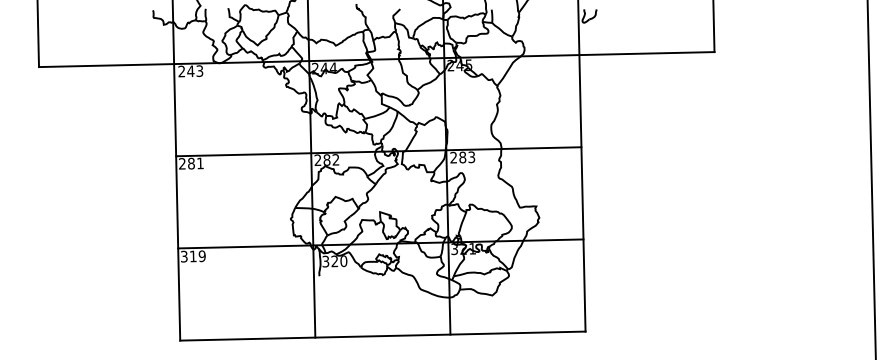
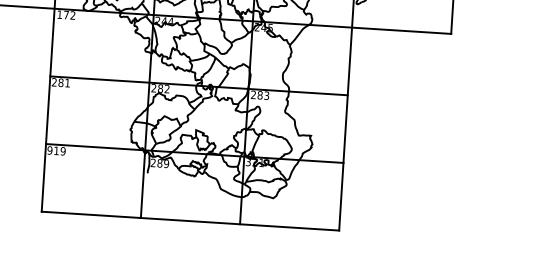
text: (190, 71) -> (66, 15), 243 -> 172
text: (183, 256) -> (49, 150), 319 -> 919
text: (334, 261) -> (159, 163), 320 -> 289

